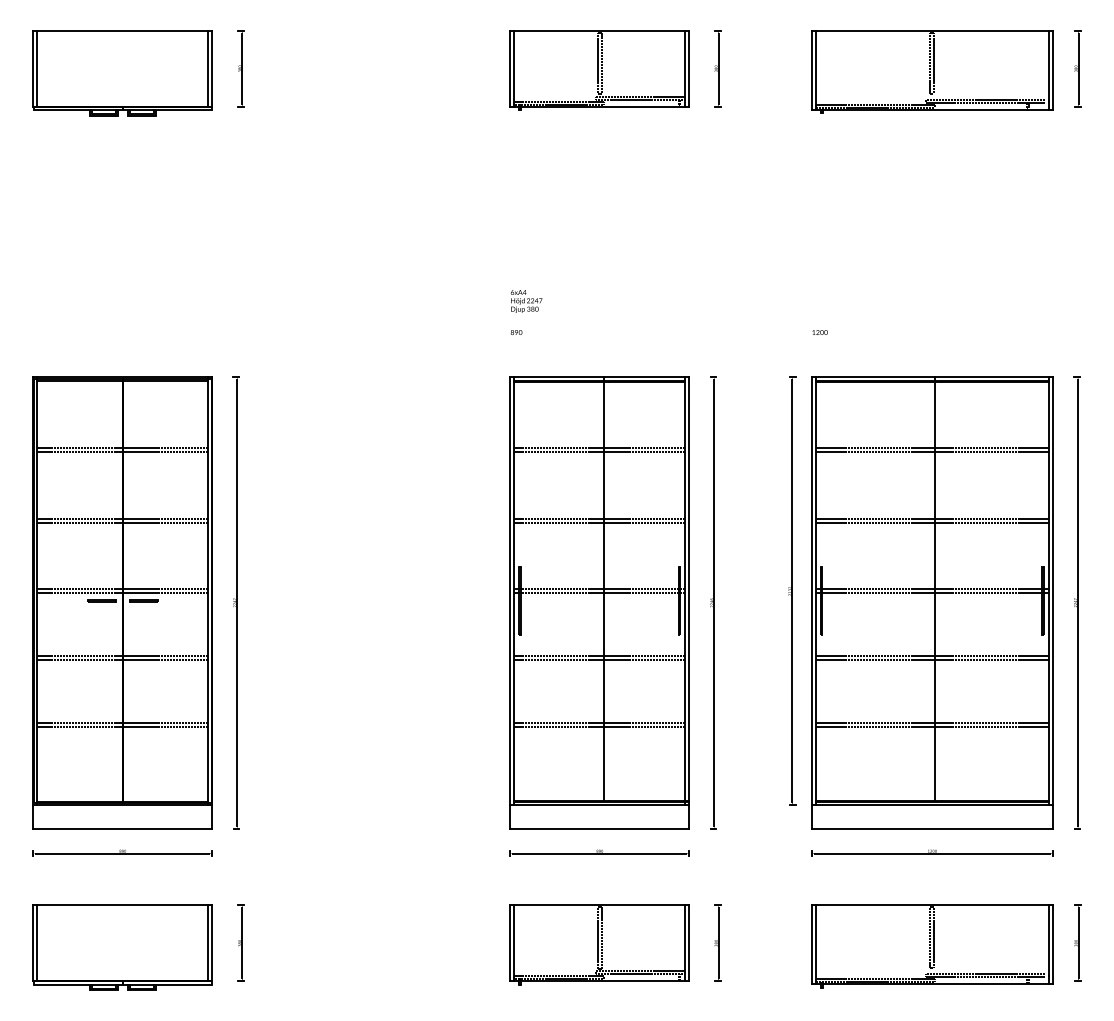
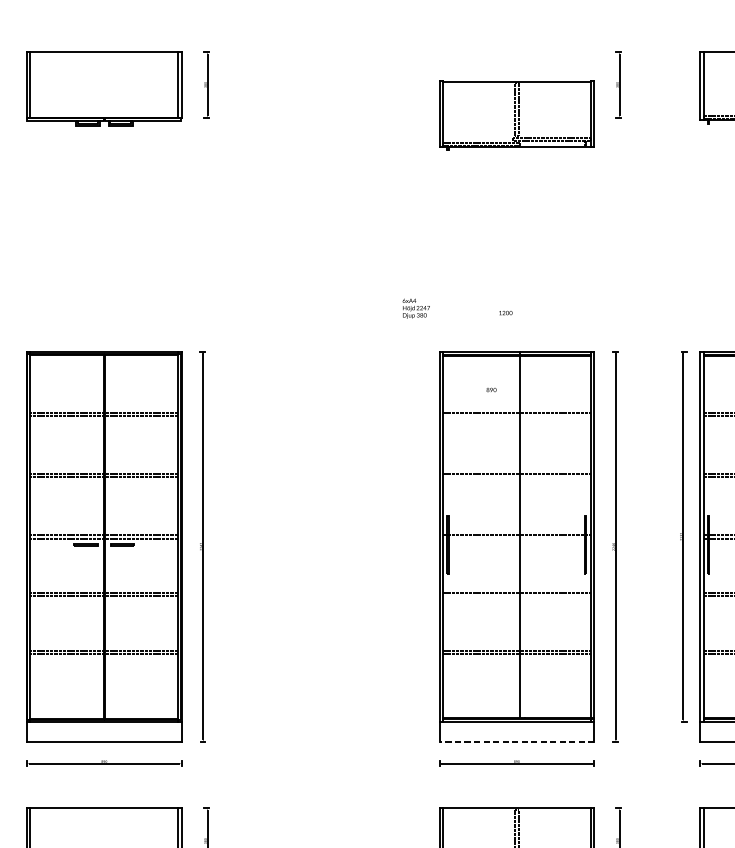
part: (599, 70) -> (516, 115), moved
text: (526, 301) -> (416, 308), moved
text: (516, 332) -> (491, 389), moved
text: (819, 332) -> (505, 313), moved
line: (599, 451) -> (516, 415), removed
line: (599, 522) -> (516, 477), removed
line: (599, 593) -> (516, 538), removed
line: (599, 660) -> (516, 596), removed
line: (599, 828) -> (516, 741), solid -> dashed

